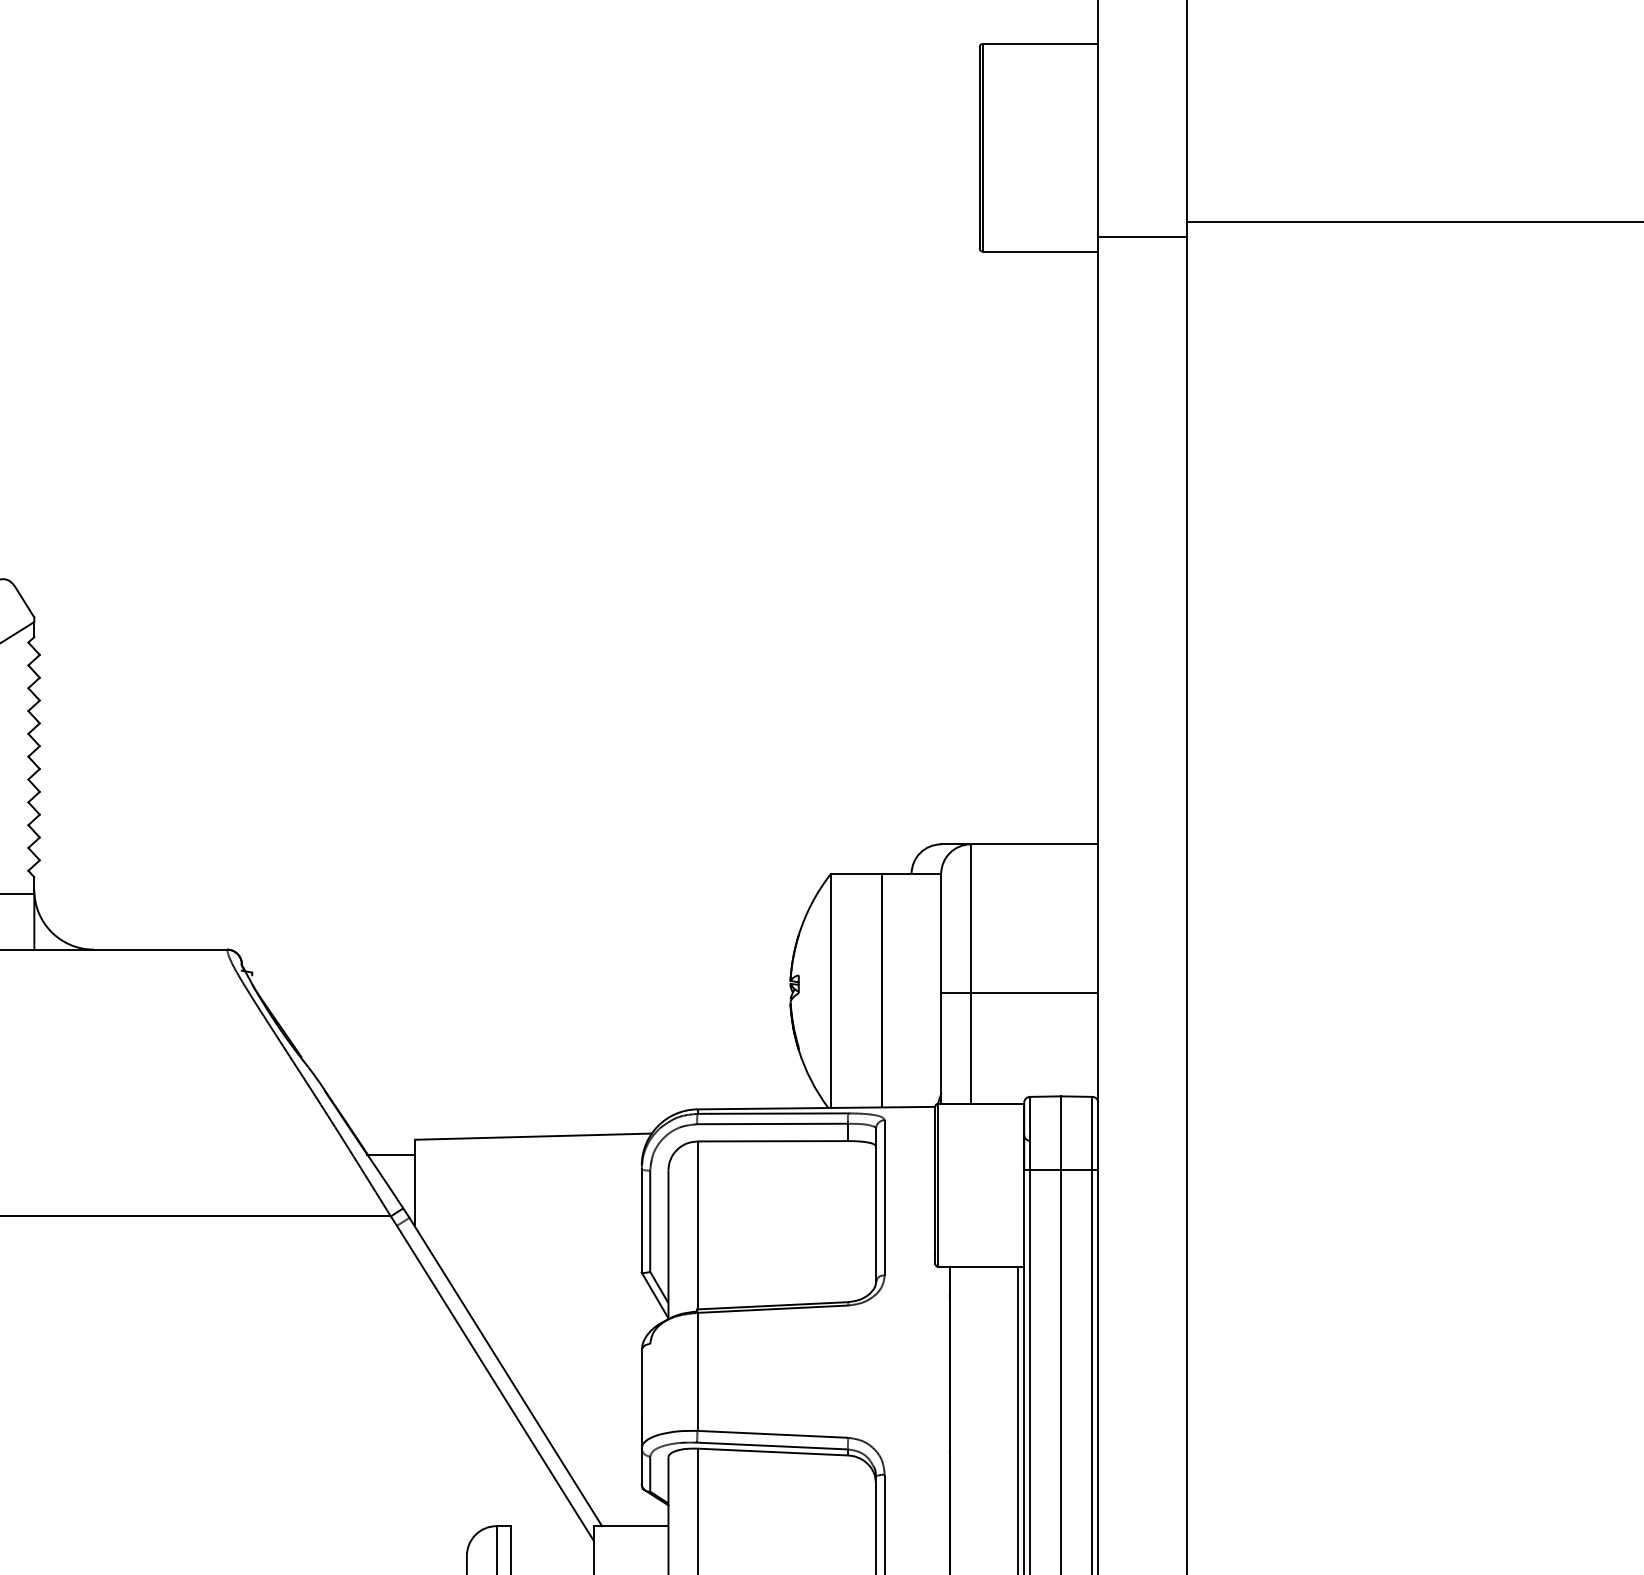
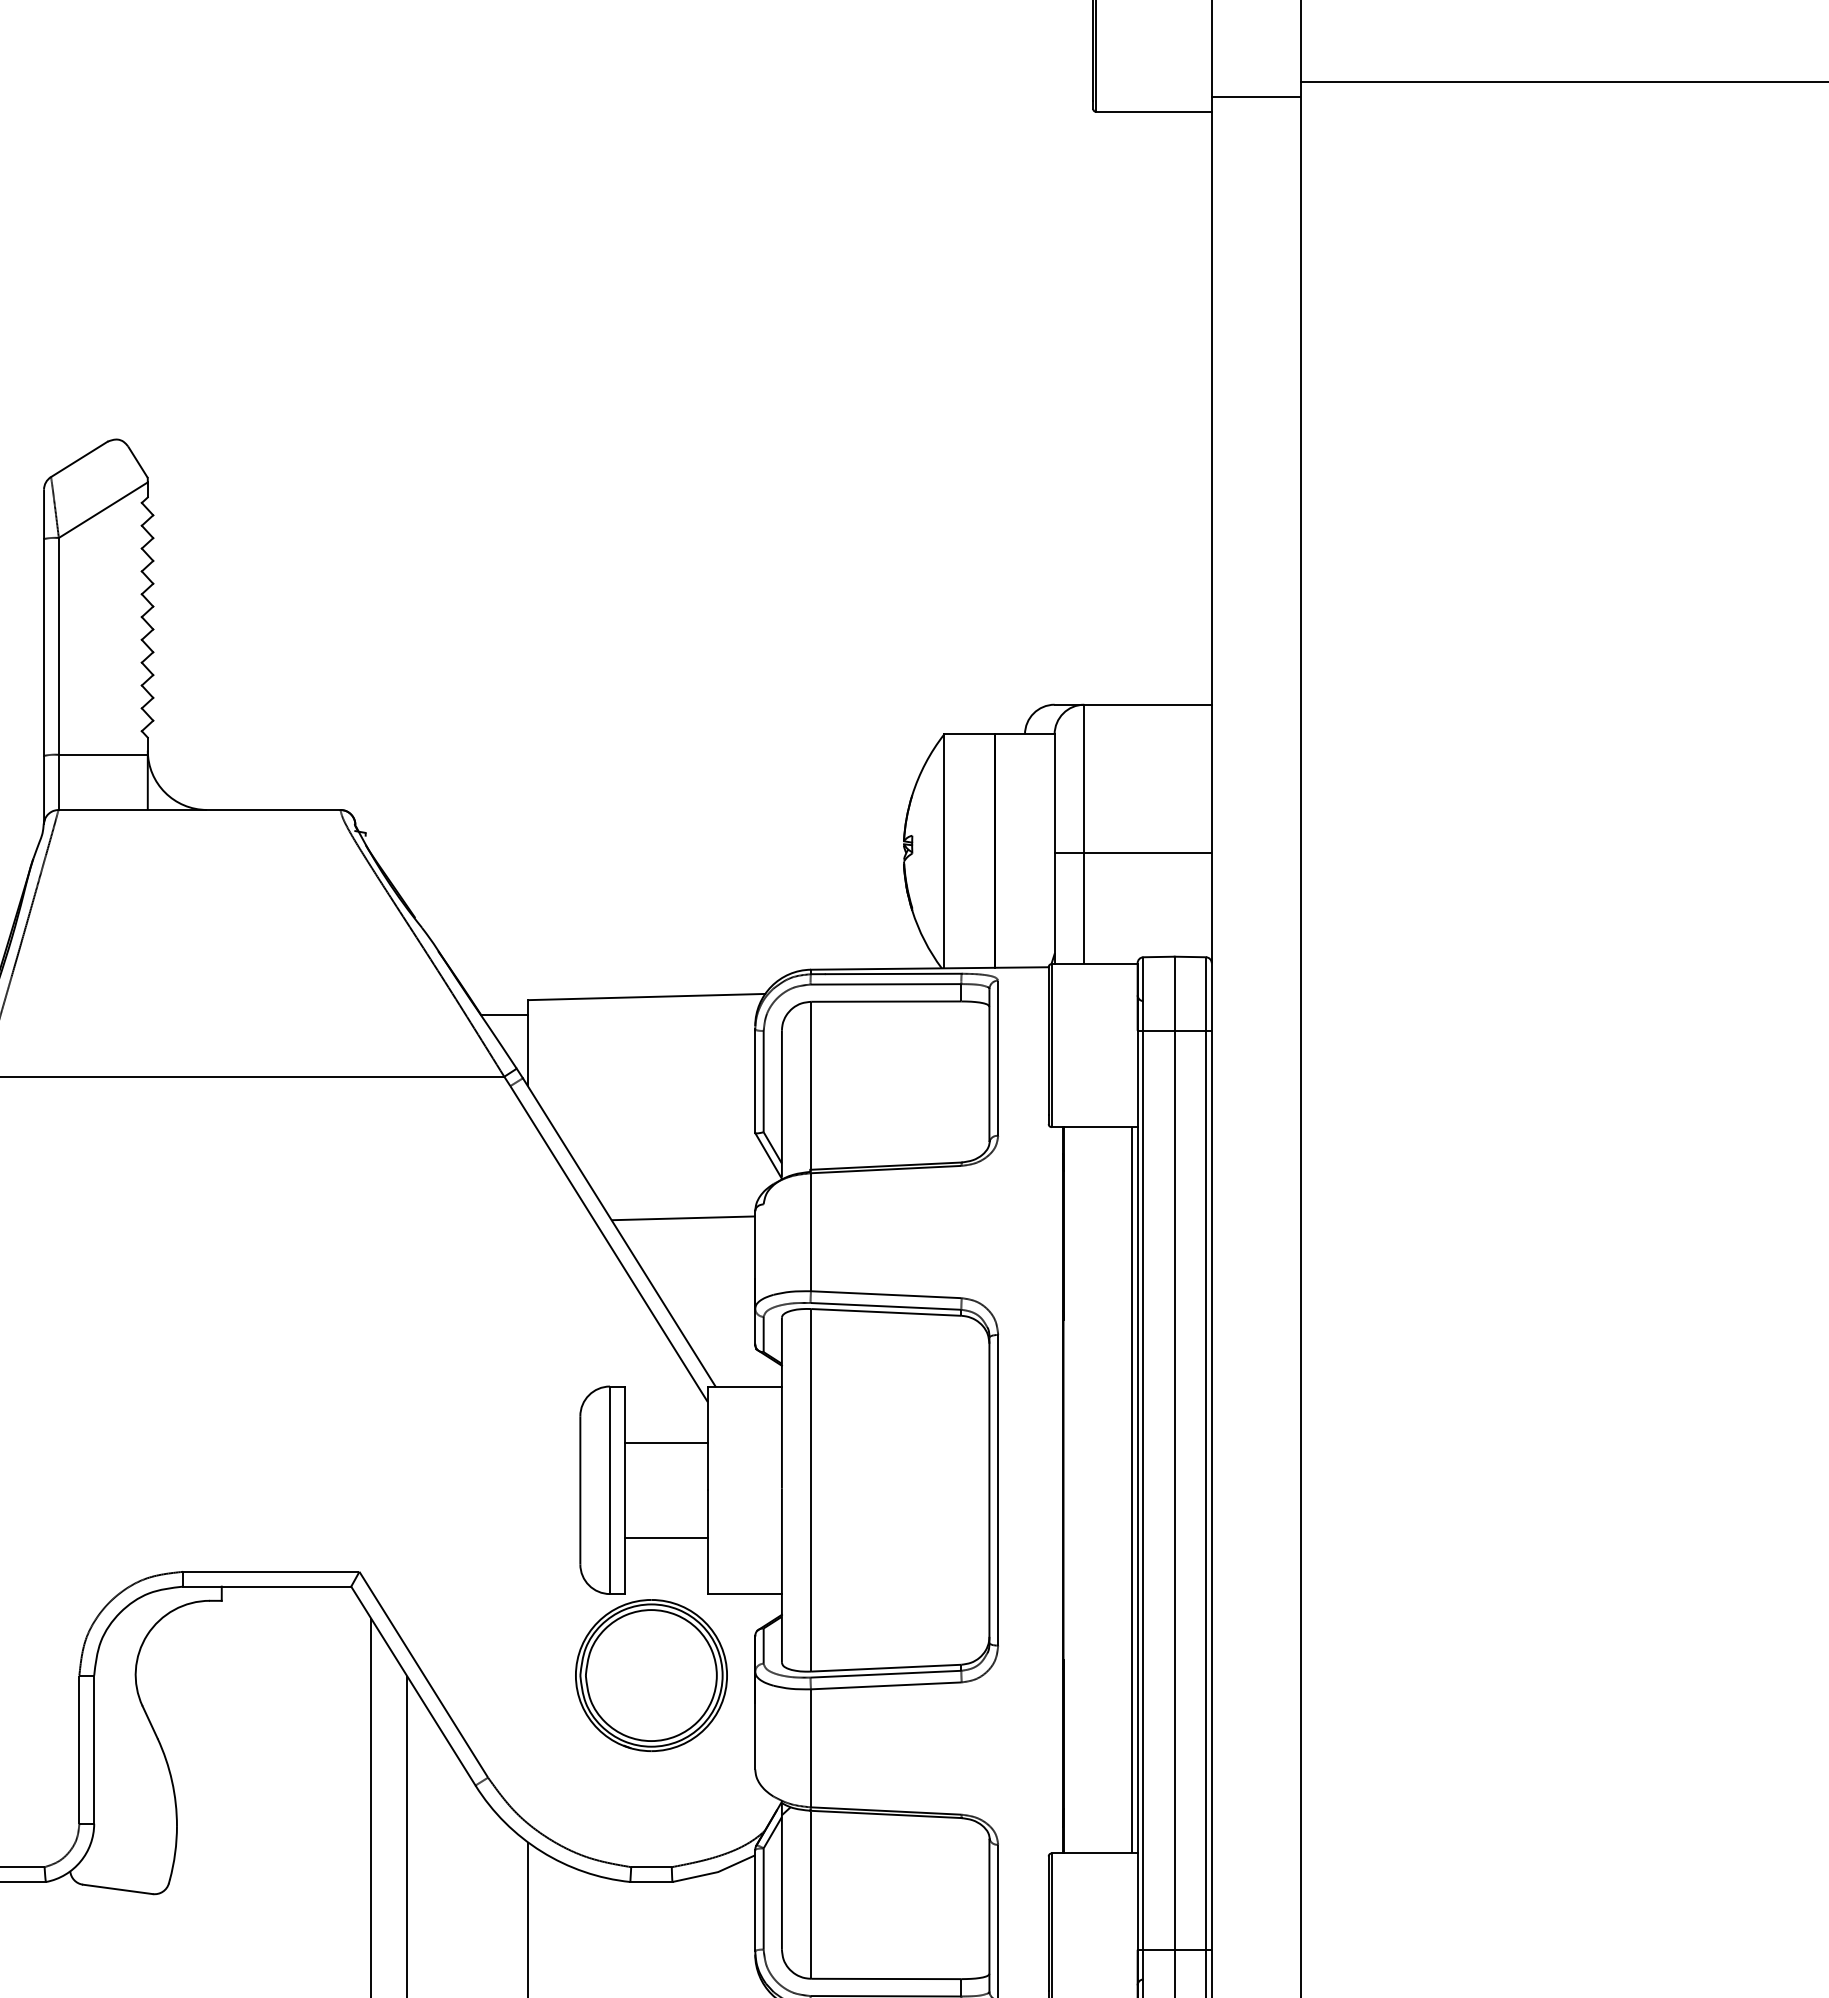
line: (570, 1358) -> (683, 1218), added

